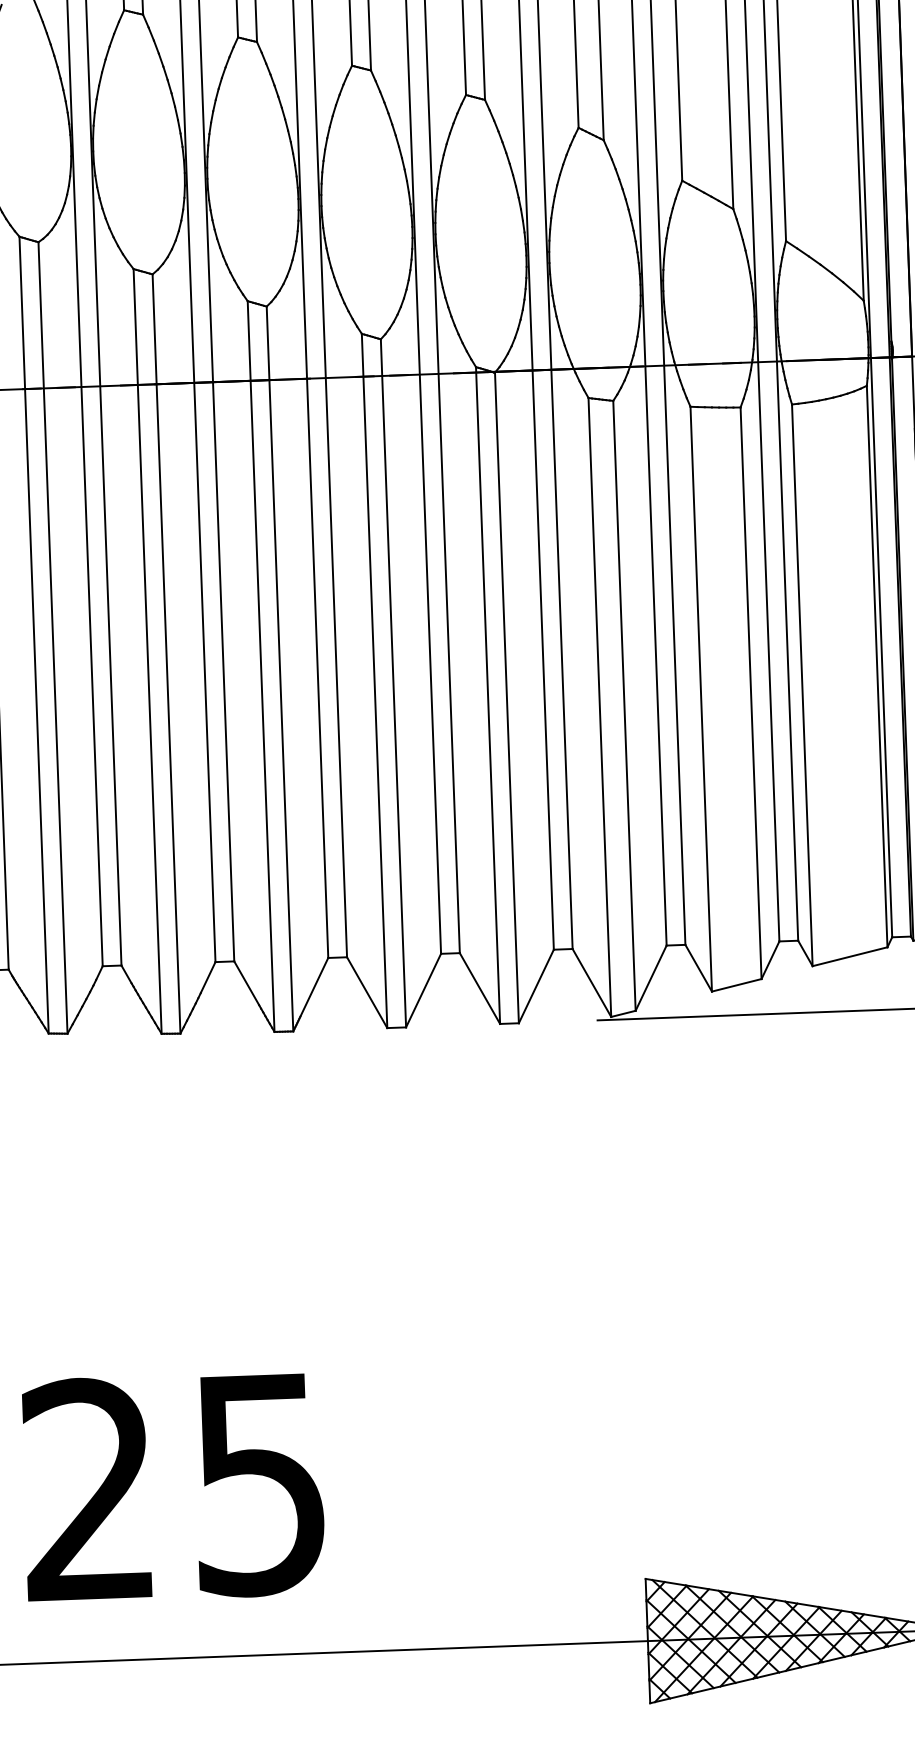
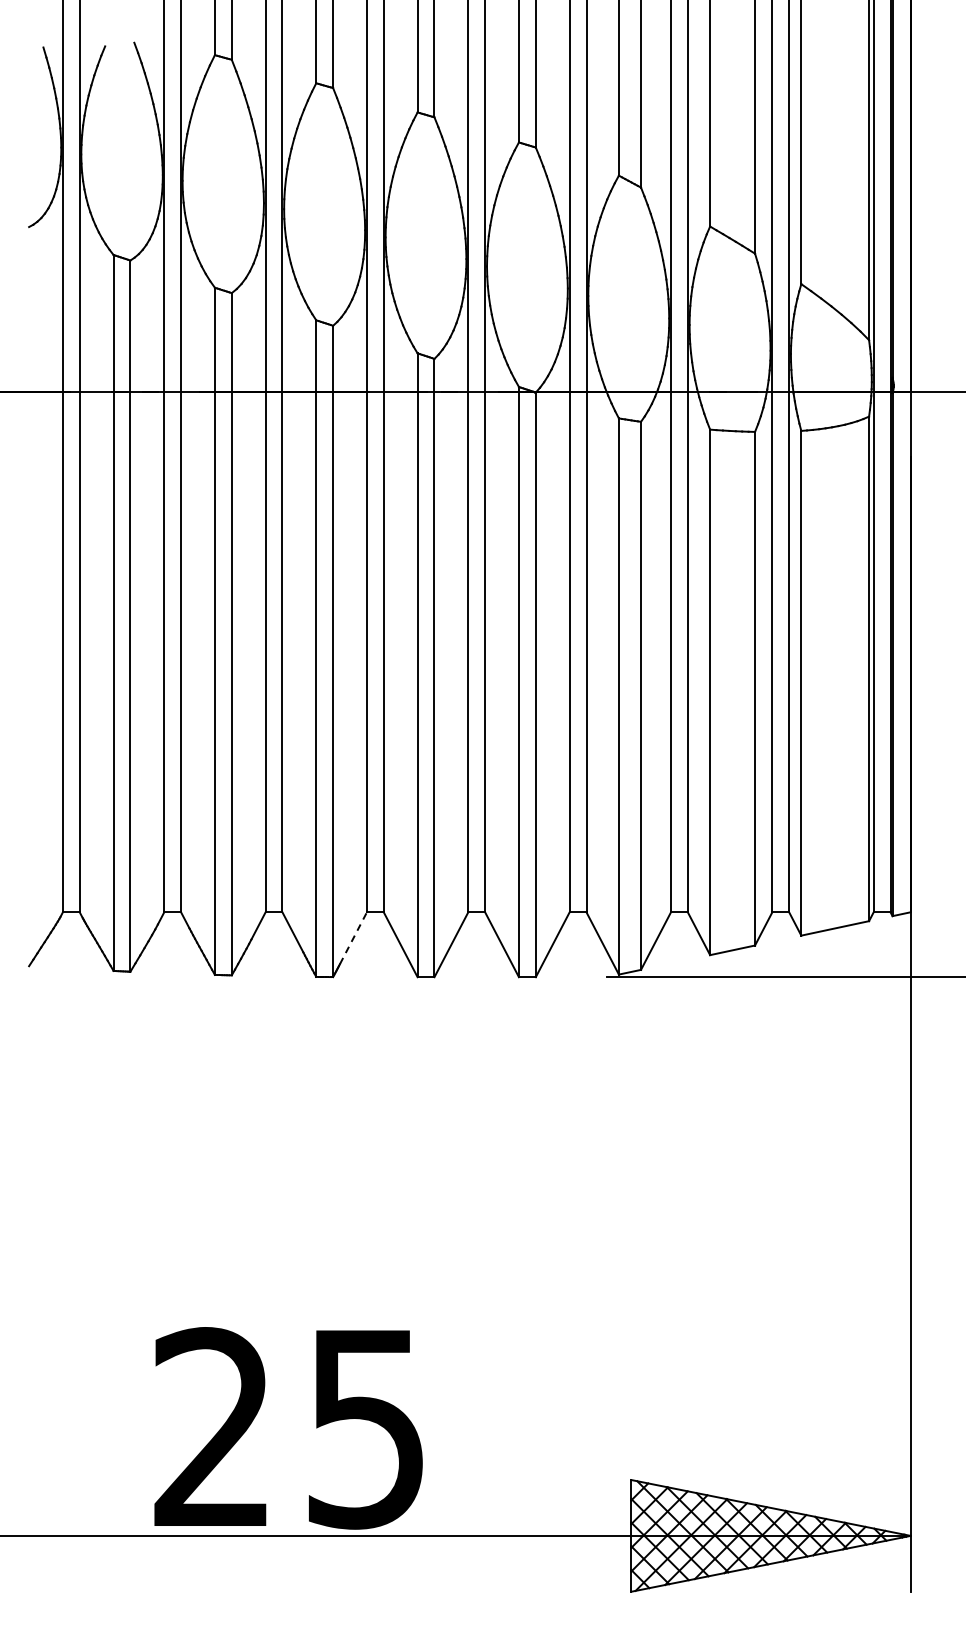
line: (314, 986) -> (353, 937), solid -> dashed
text: (173, 1487) -> (288, 1428), moved

